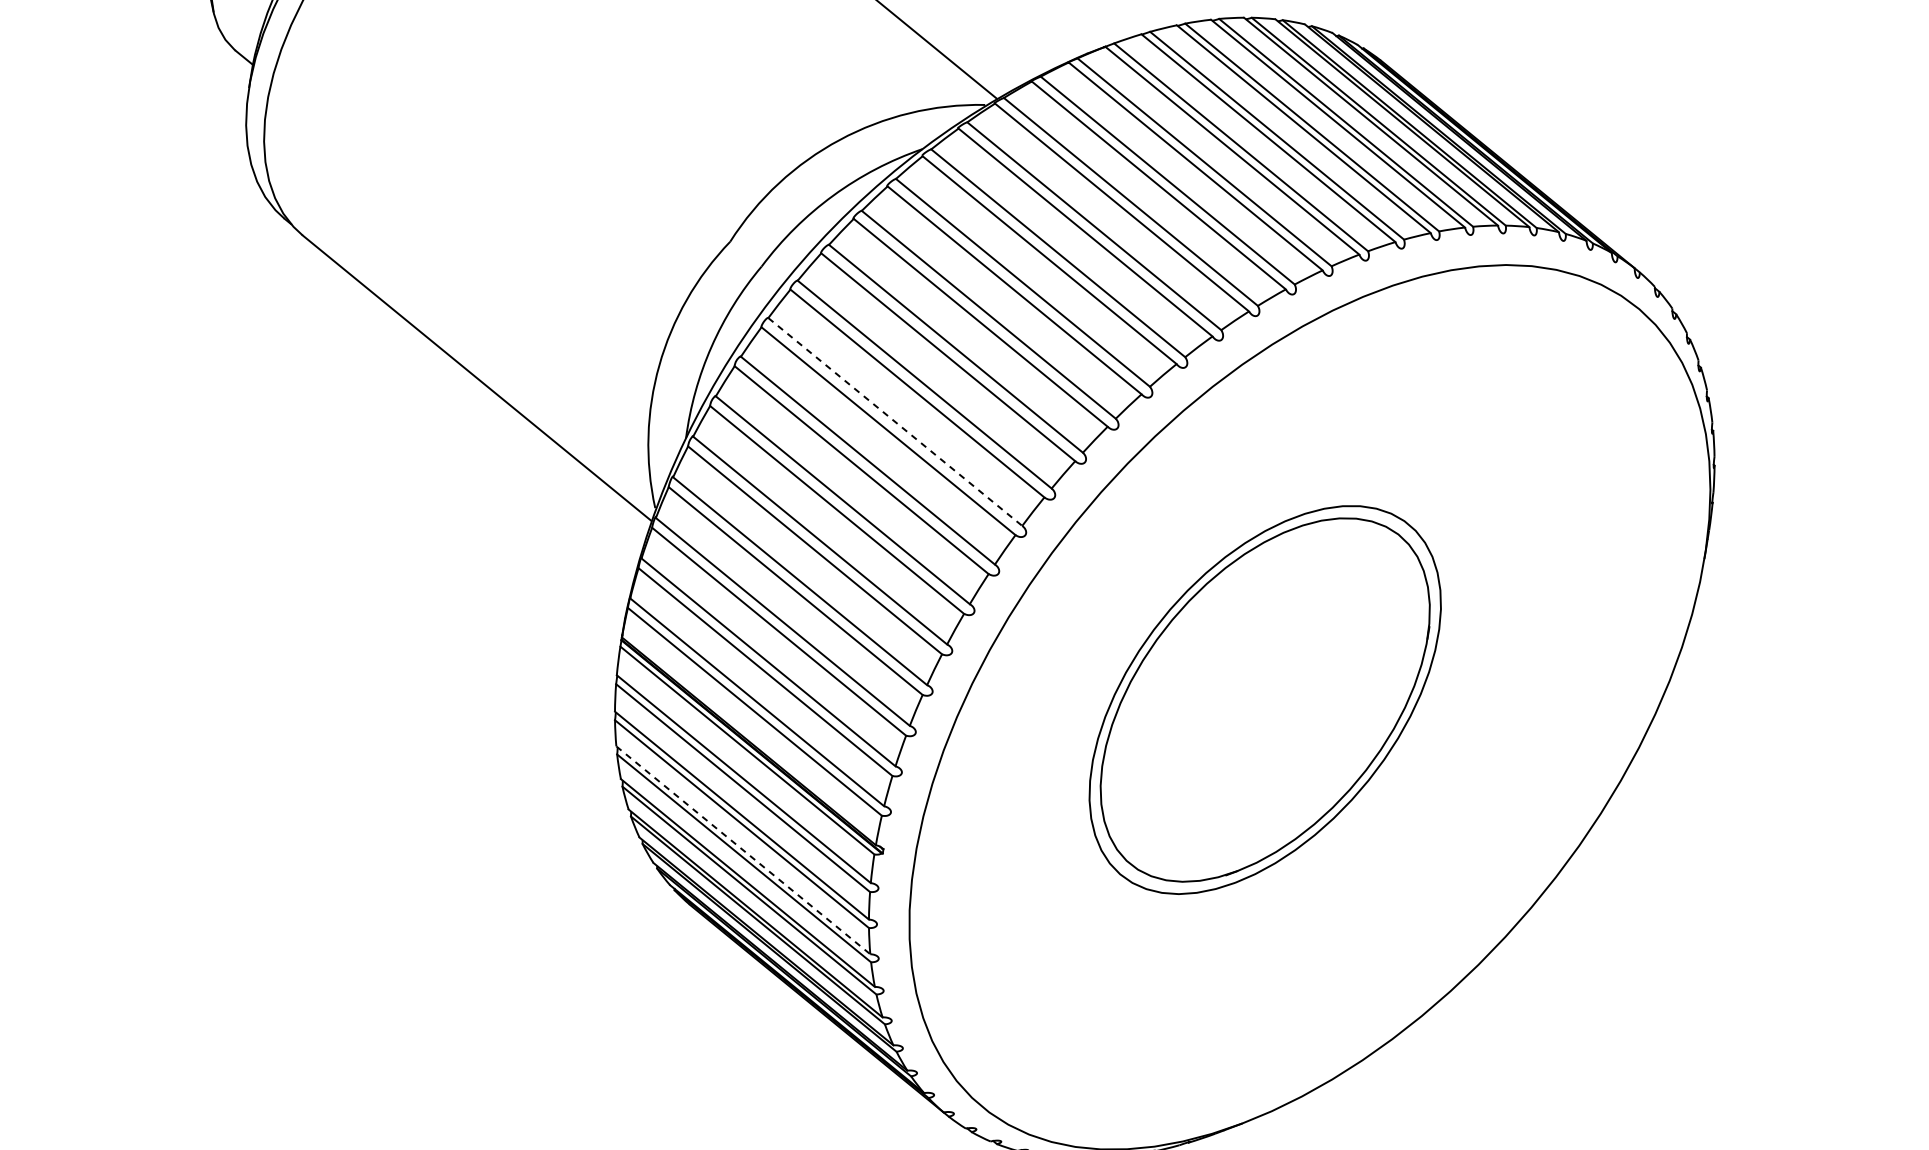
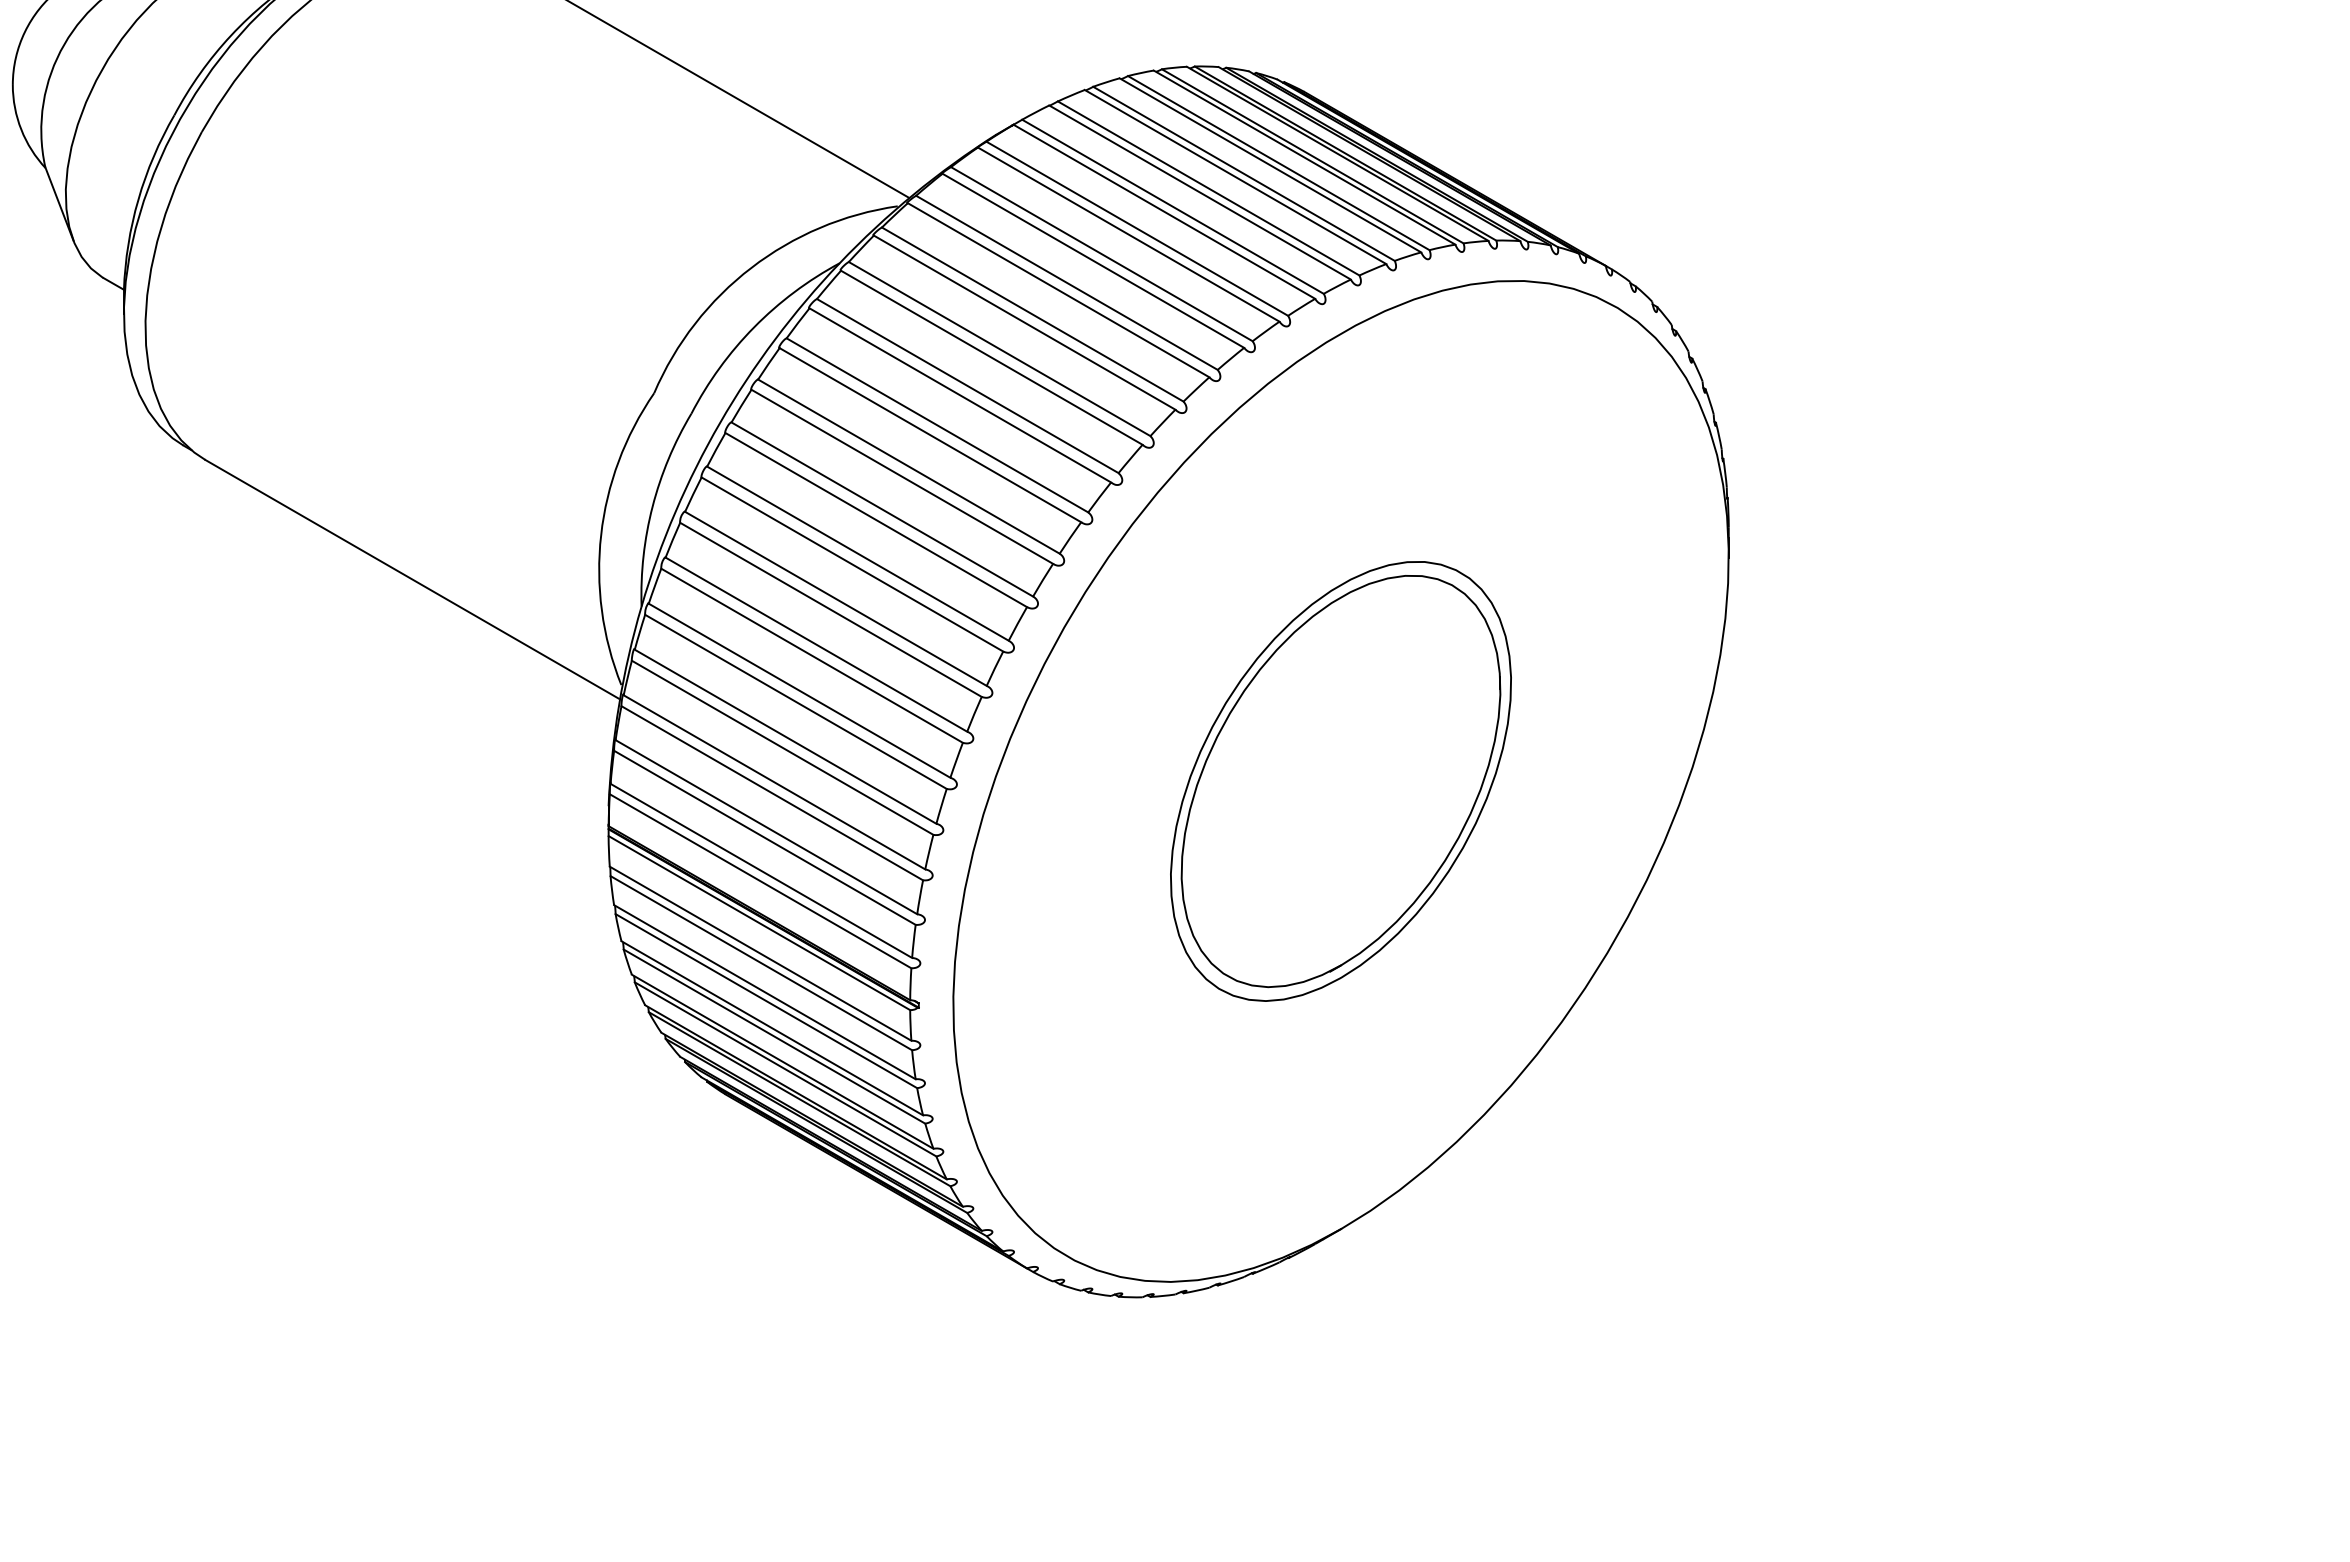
line: (895, 421) -> (858, 553), dashed -> solid
part: (1264, 700) -> (1340, 781), moved
line: (743, 850) -> (772, 1028), dashed -> solid

